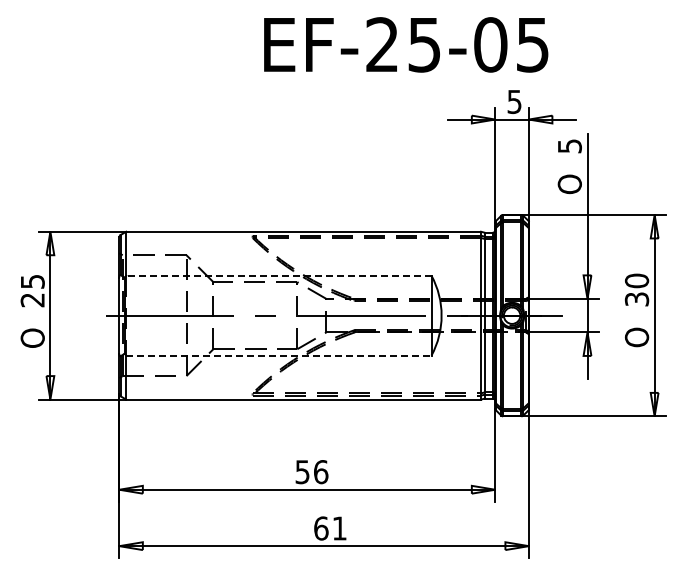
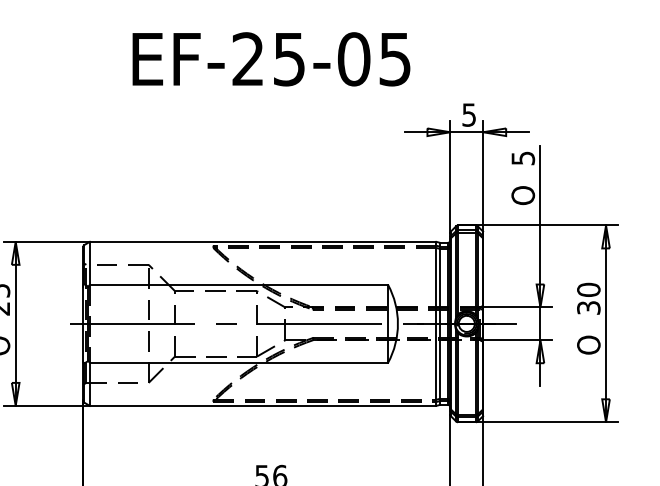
text: (406, 44) -> (271, 58), moved
line: (278, 275) -> (238, 284), dashed -> solid
line: (278, 355) -> (238, 362), dashed -> solid

